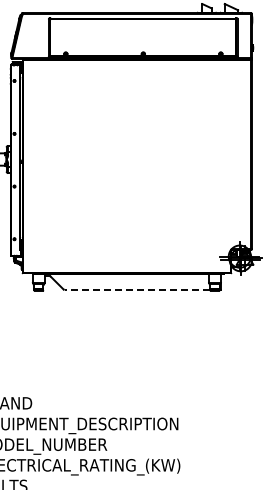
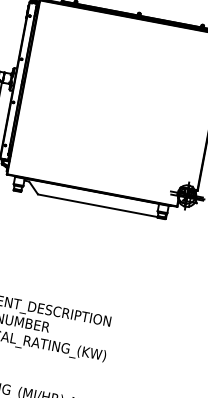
line: (137, 289) -> (98, 205), dashed -> solid

